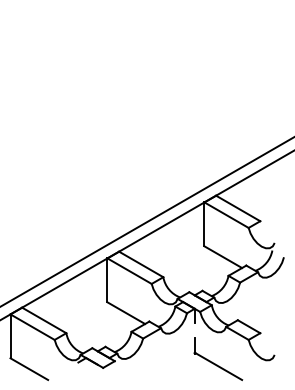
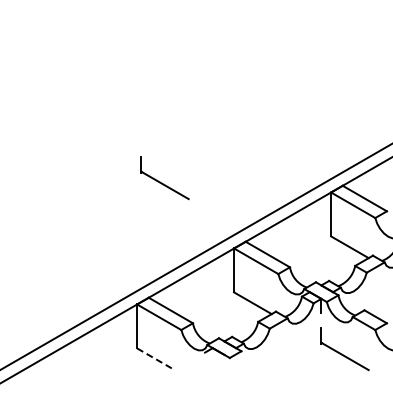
part: (37, 187) -> (164, 177), added
line: (28, 369) -> (155, 359), solid -> dashed

